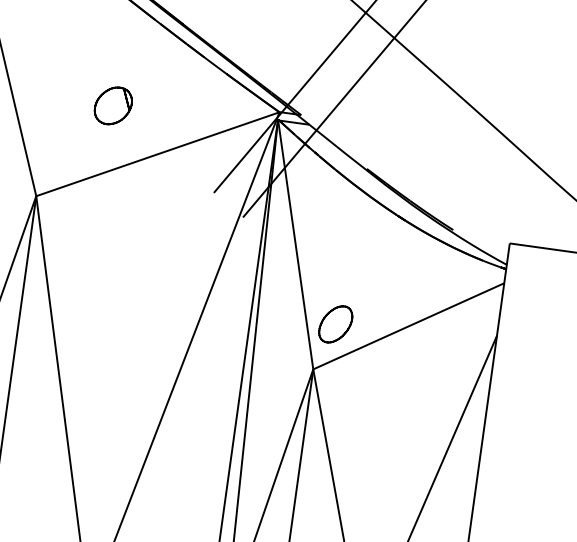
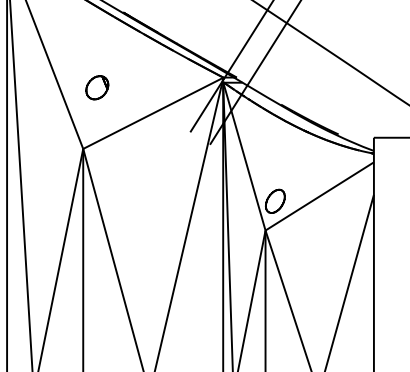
part: (113, 105) -> (97, 87), moved

